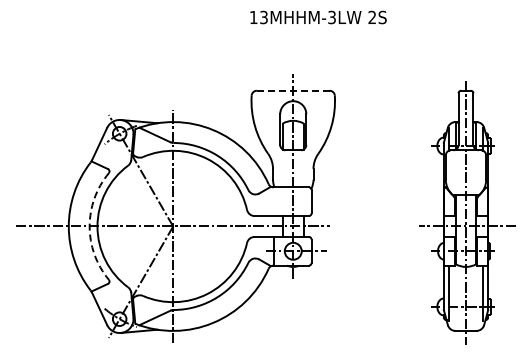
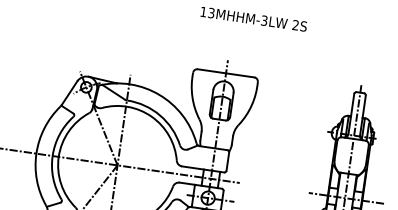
line: (292, 90) -> (225, 73), dashed -> solid
arc: (89, 226) -> (52, 156), dashed -> solid

